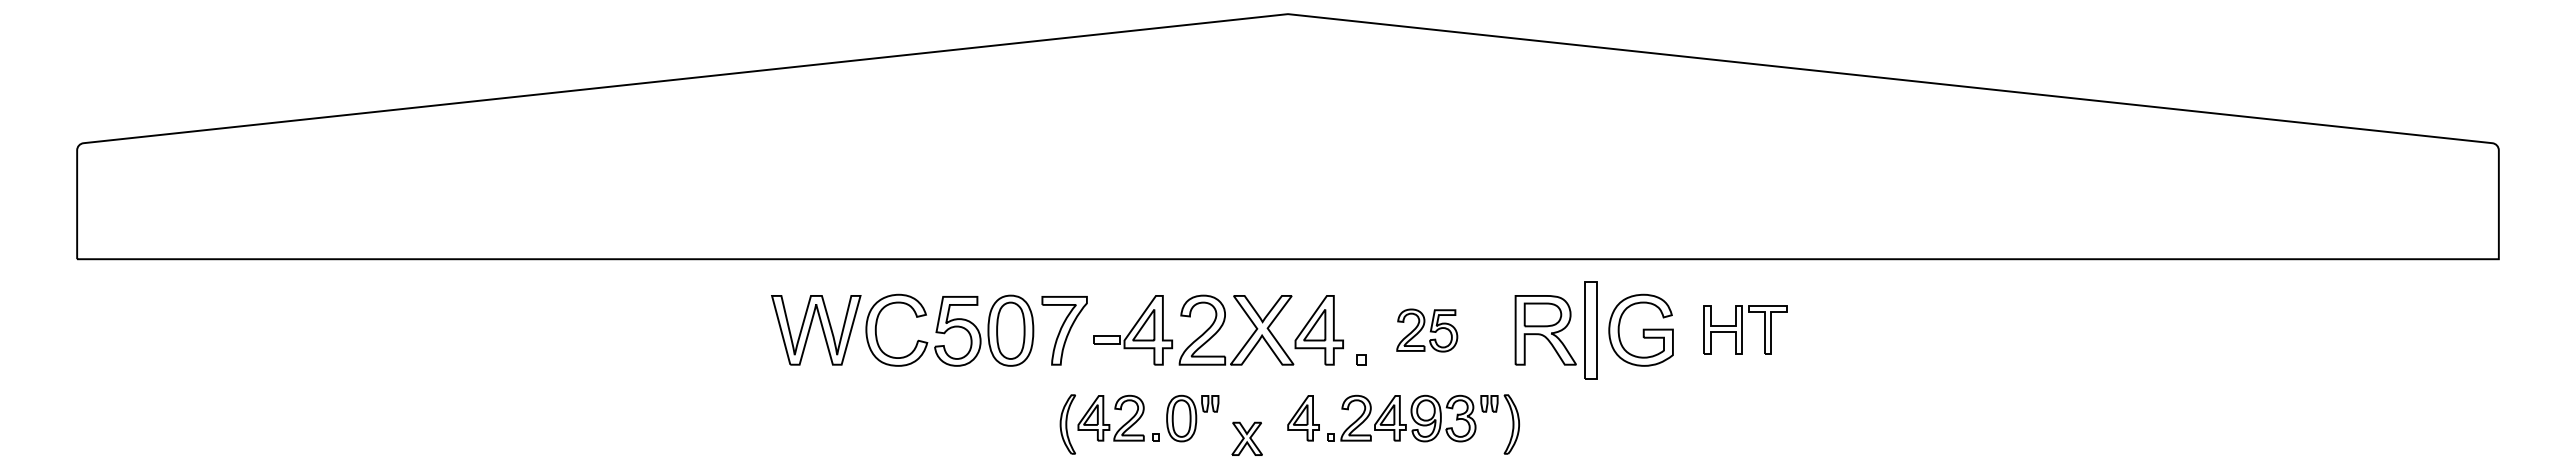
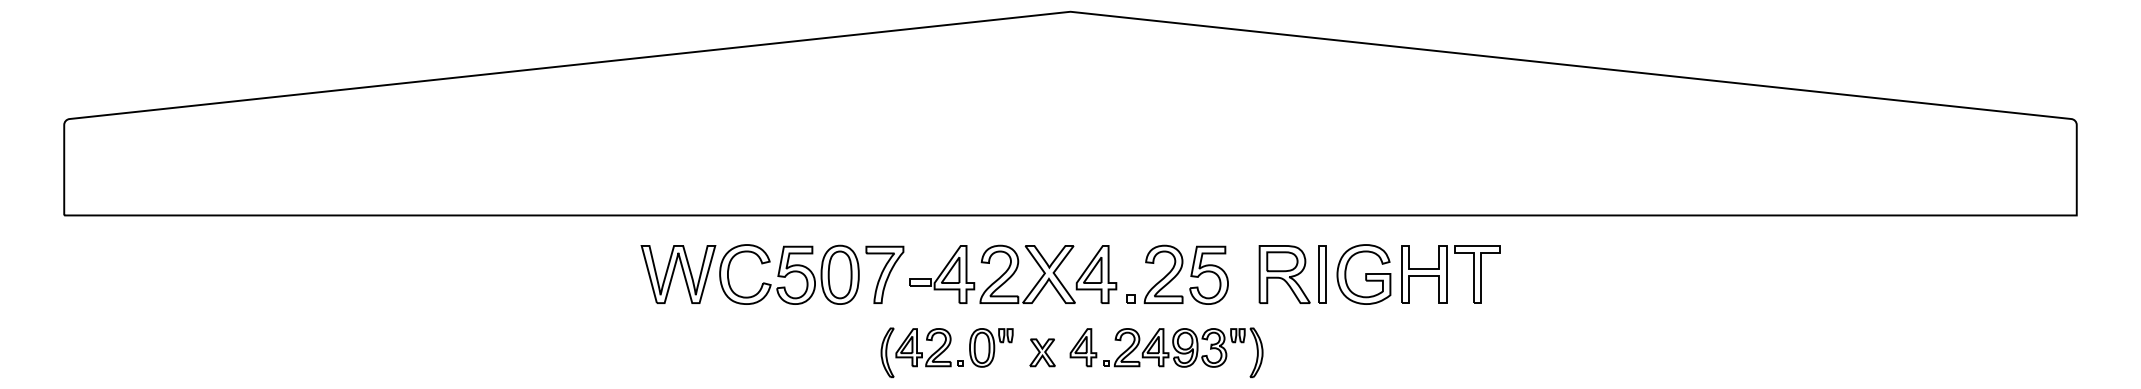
part: (1426, 330) -> (1185, 274), size x1.67
part: (1591, 330) -> (1322, 274), size x0.71
part: (1745, 330) -> (1450, 274), size x1.43
part: (1247, 438) -> (1042, 352), moved

